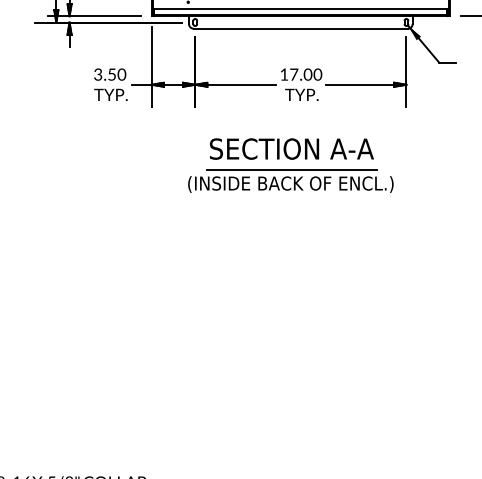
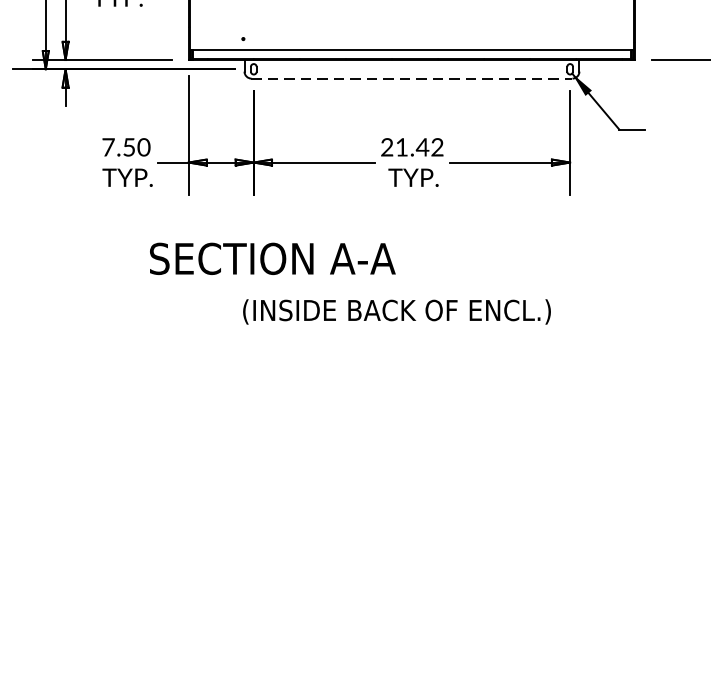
line: (301, 28) -> (412, 78), solid -> dashed
text: (98, 74) -> (108, 147), 3.50 -> 7.50
text: (301, 74) -> (412, 147), 17.00 -> 21.42
text: (291, 148) -> (272, 258), moved
line: (292, 169) -> (399, 289), removed

